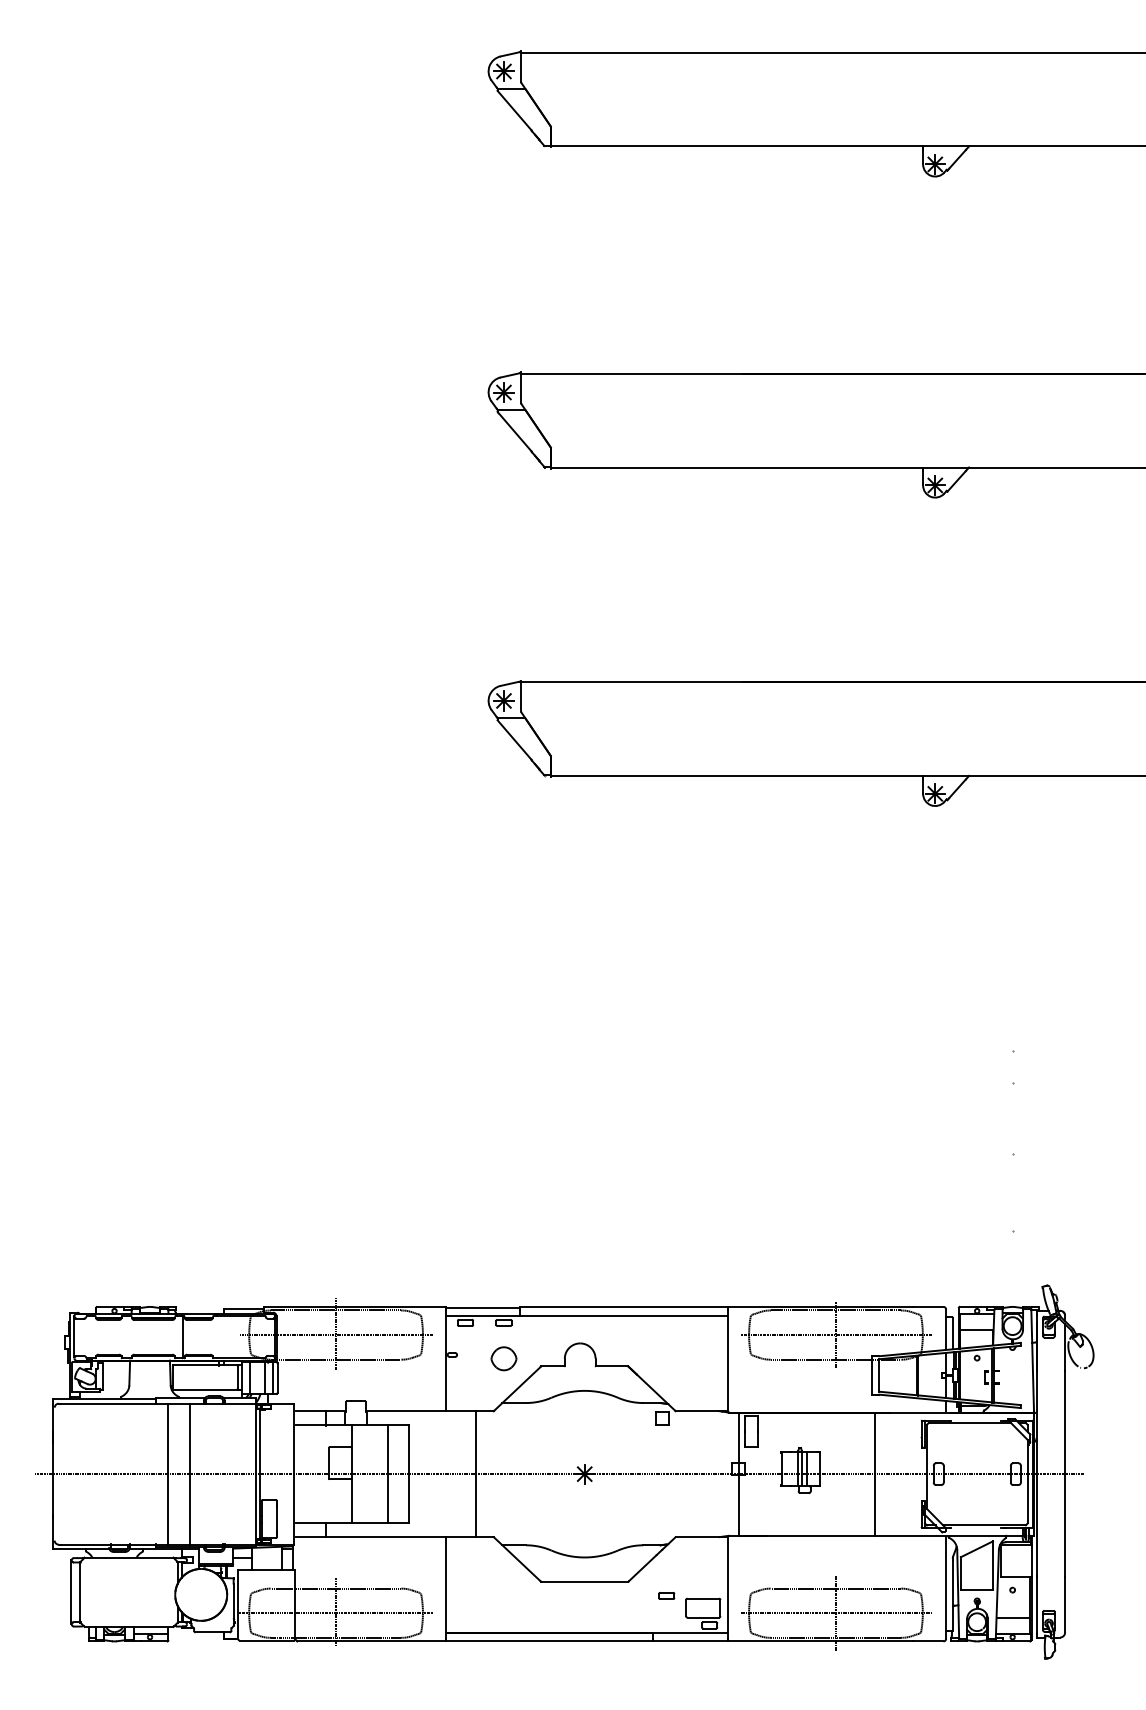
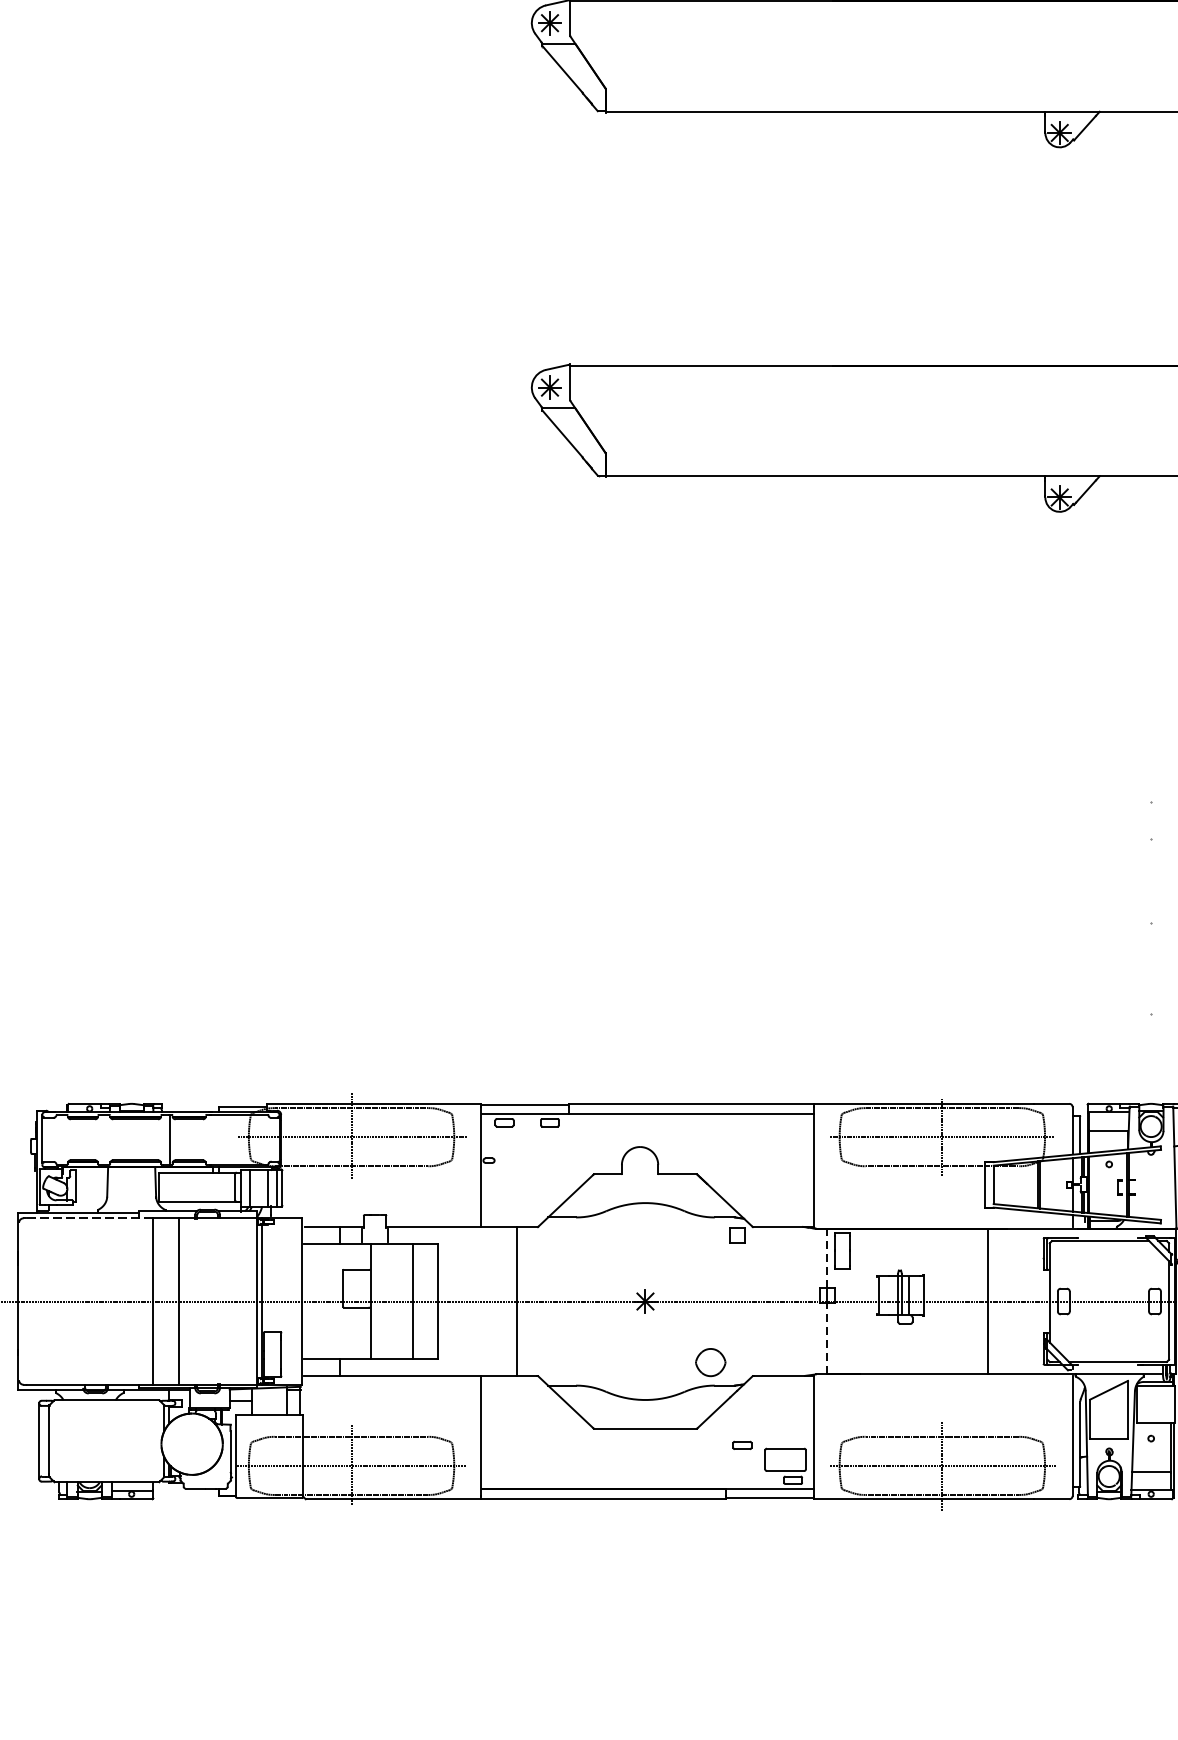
part: (503, 1358) -> (710, 1362), moved
line: (114, 1403) -> (89, 1218), solid -> dashed
line: (738, 1437) -> (827, 1258), solid -> dashed
line: (738, 1505) -> (827, 1338), solid -> dashed

